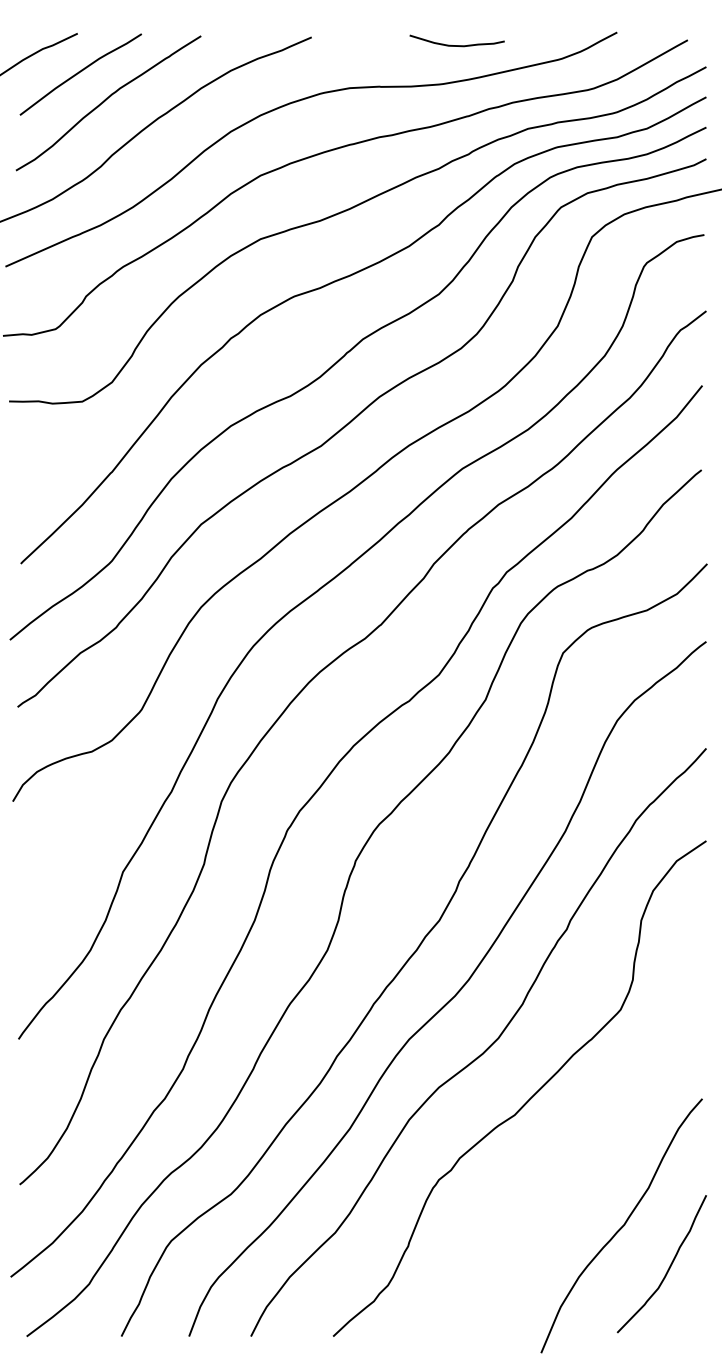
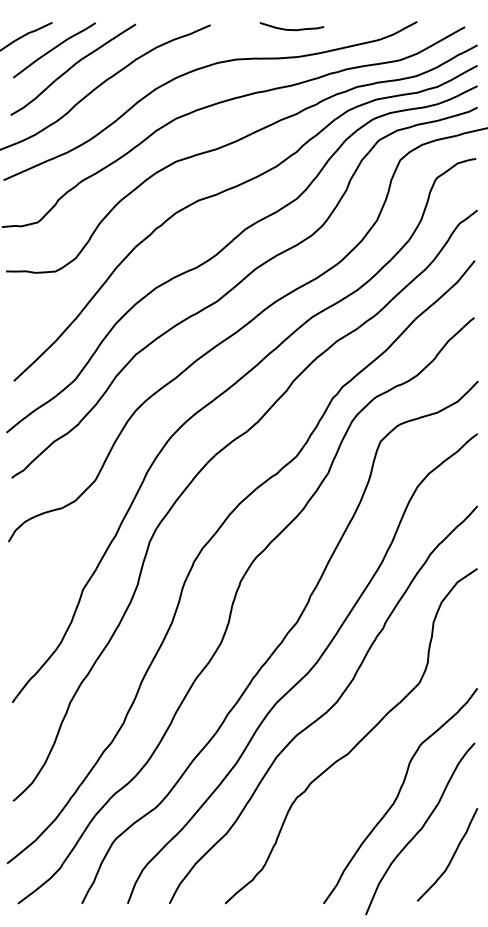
curve: (456, 45) -> (291, 29), moved
curve: (589, 1177) -> (398, 796), added

